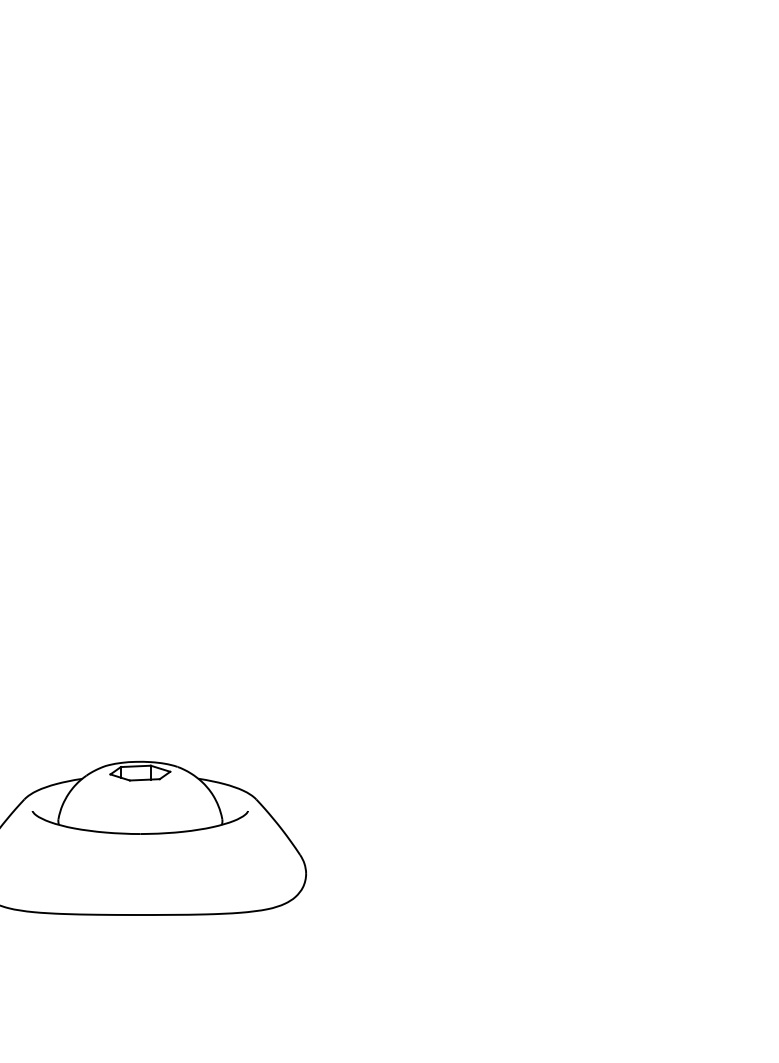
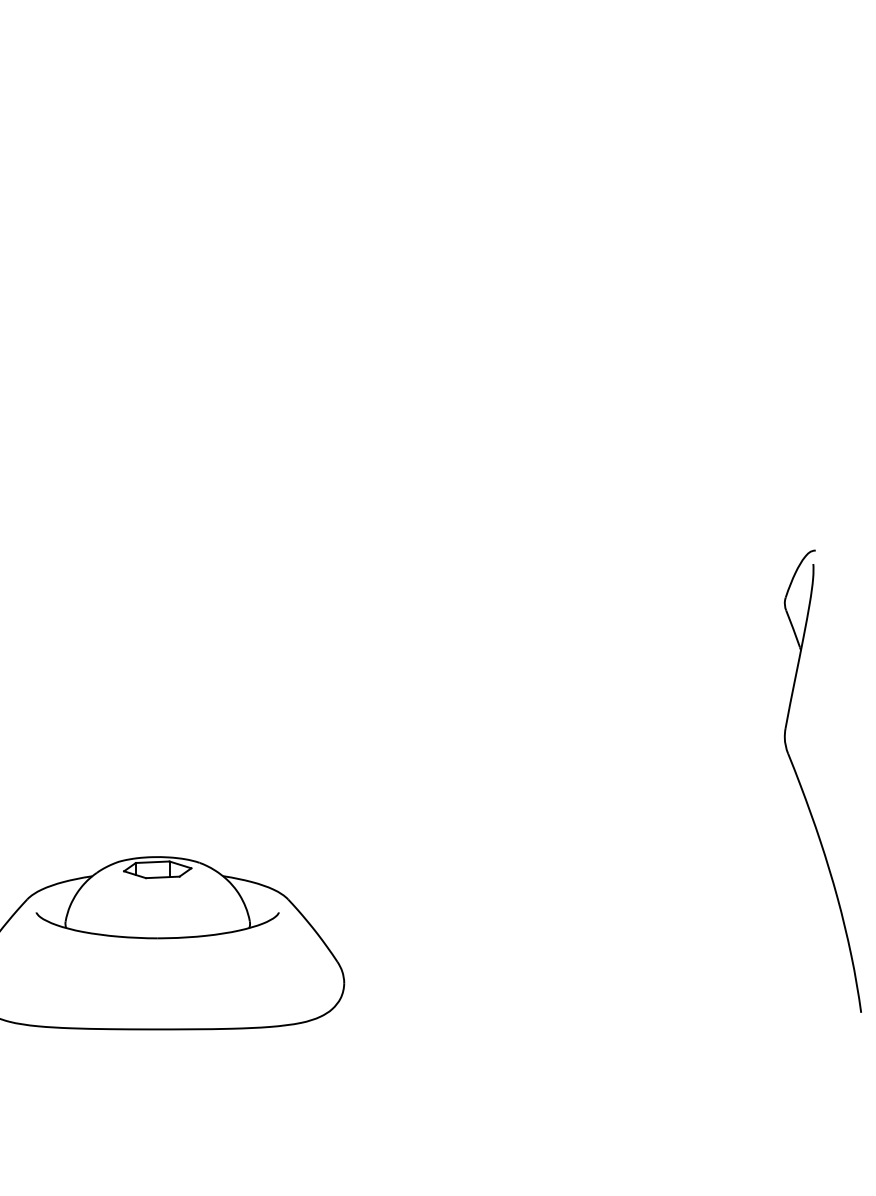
part: (713, 699) -> (802, 787), added

